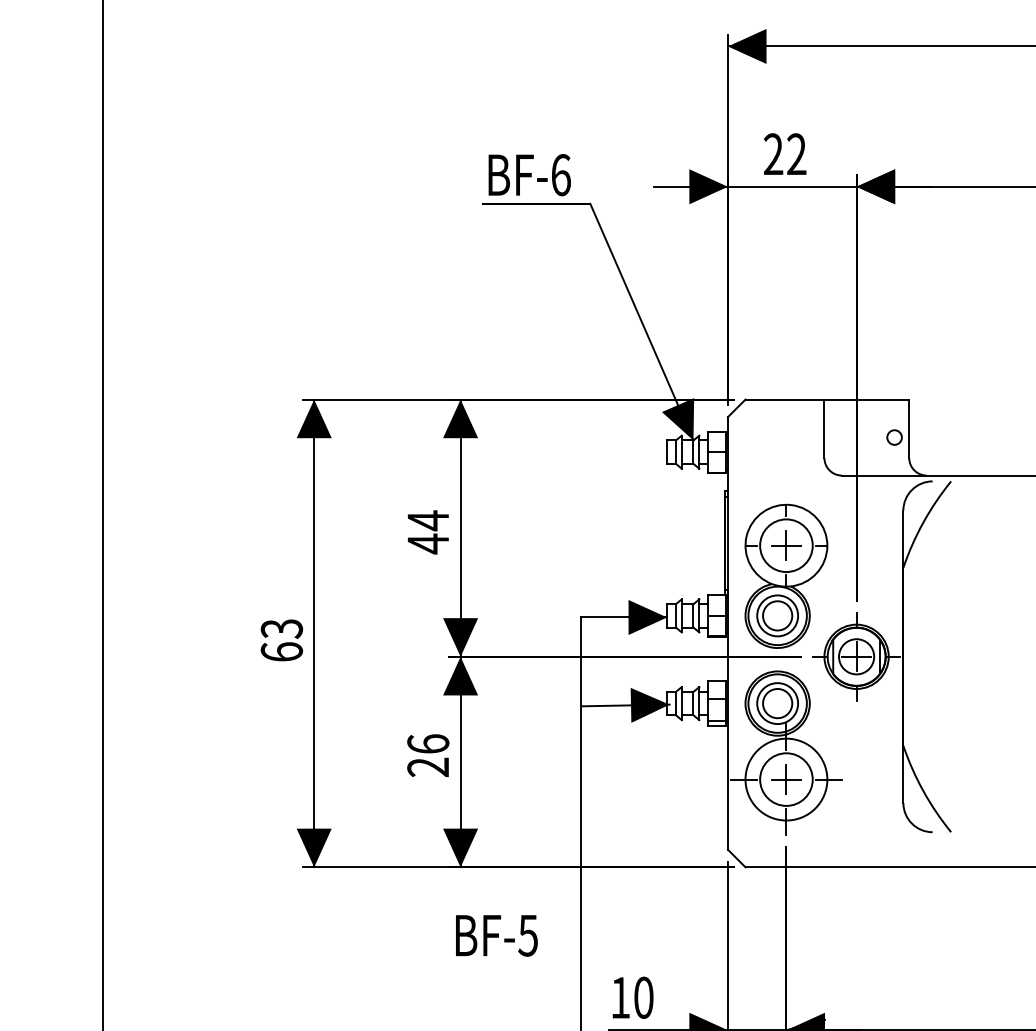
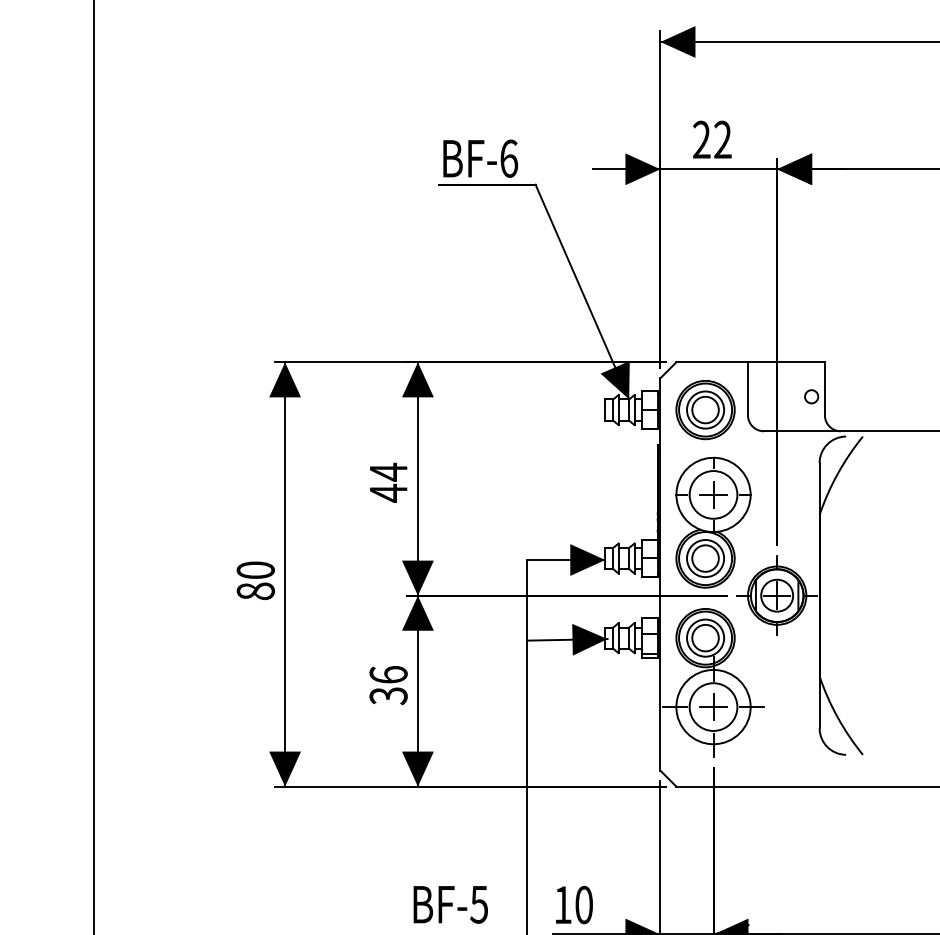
part: (777, 452) -> (705, 410), added
text: (281, 640) -> (255, 580), 63 -> 80
text: (428, 767) -> (388, 696), 26 -> 36
text: (496, 935) -> (450, 904), moved

